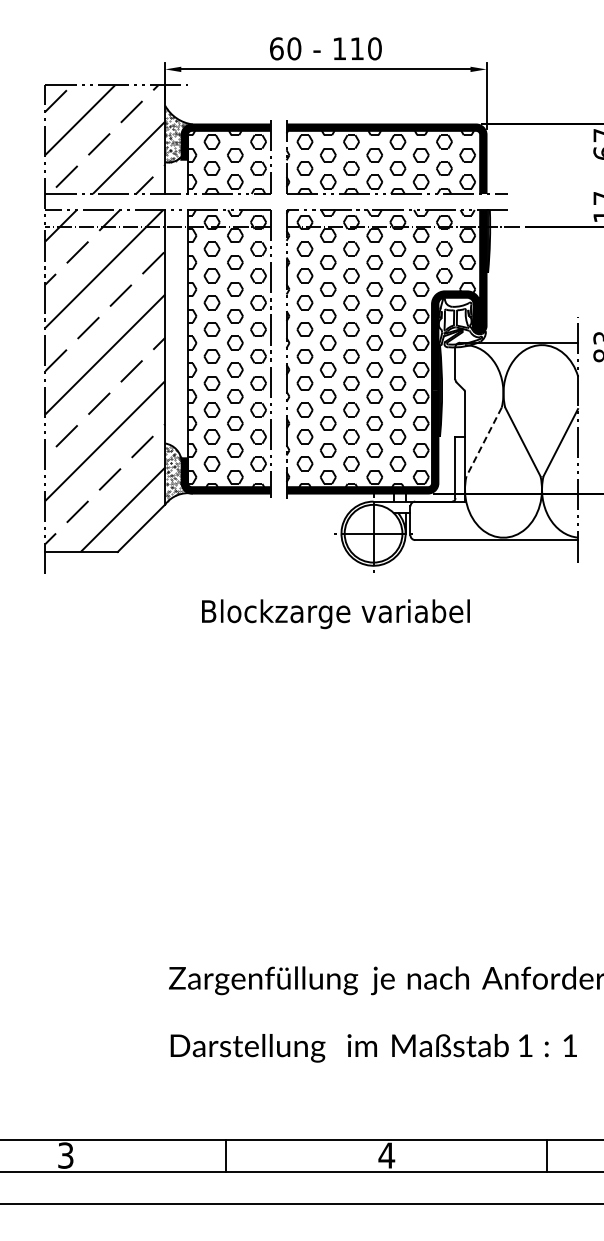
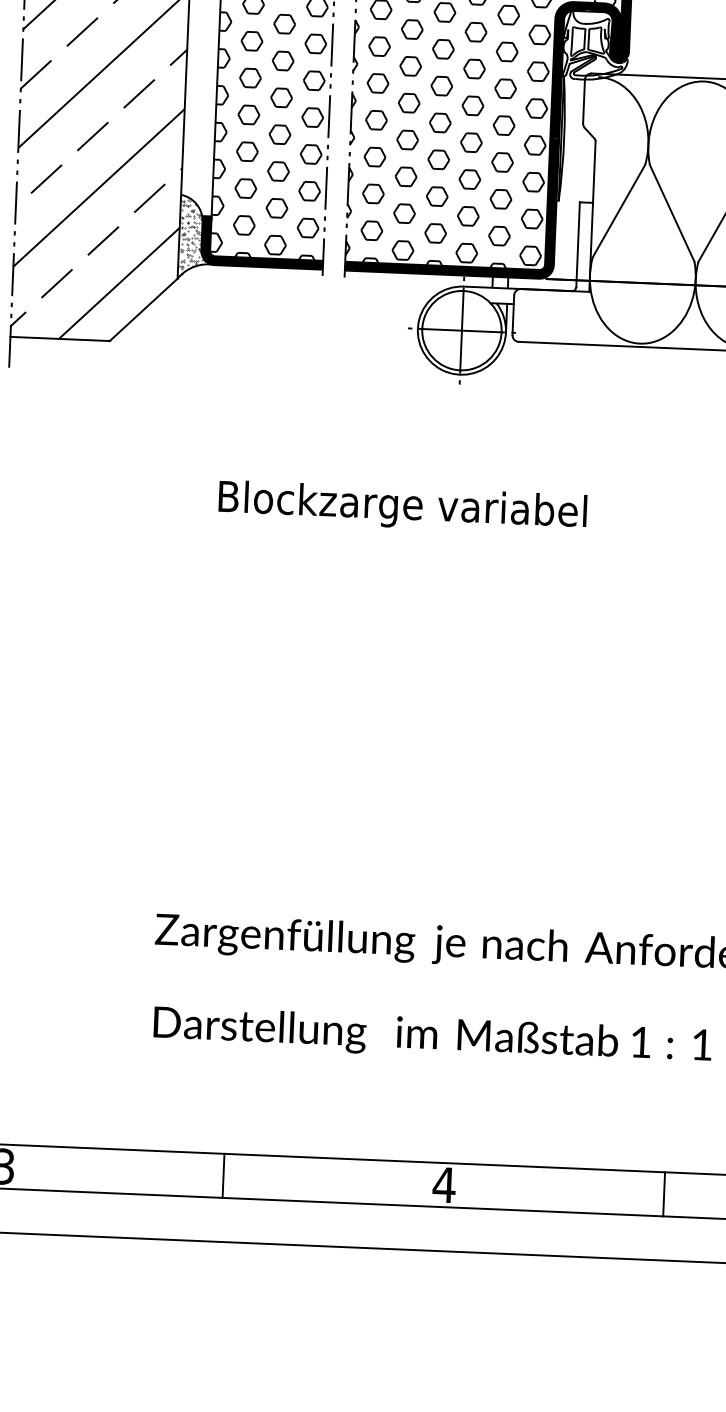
line: (484, 442) -> (619, 211), dashed -> solid
text: (335, 614) -> (402, 508), moved

